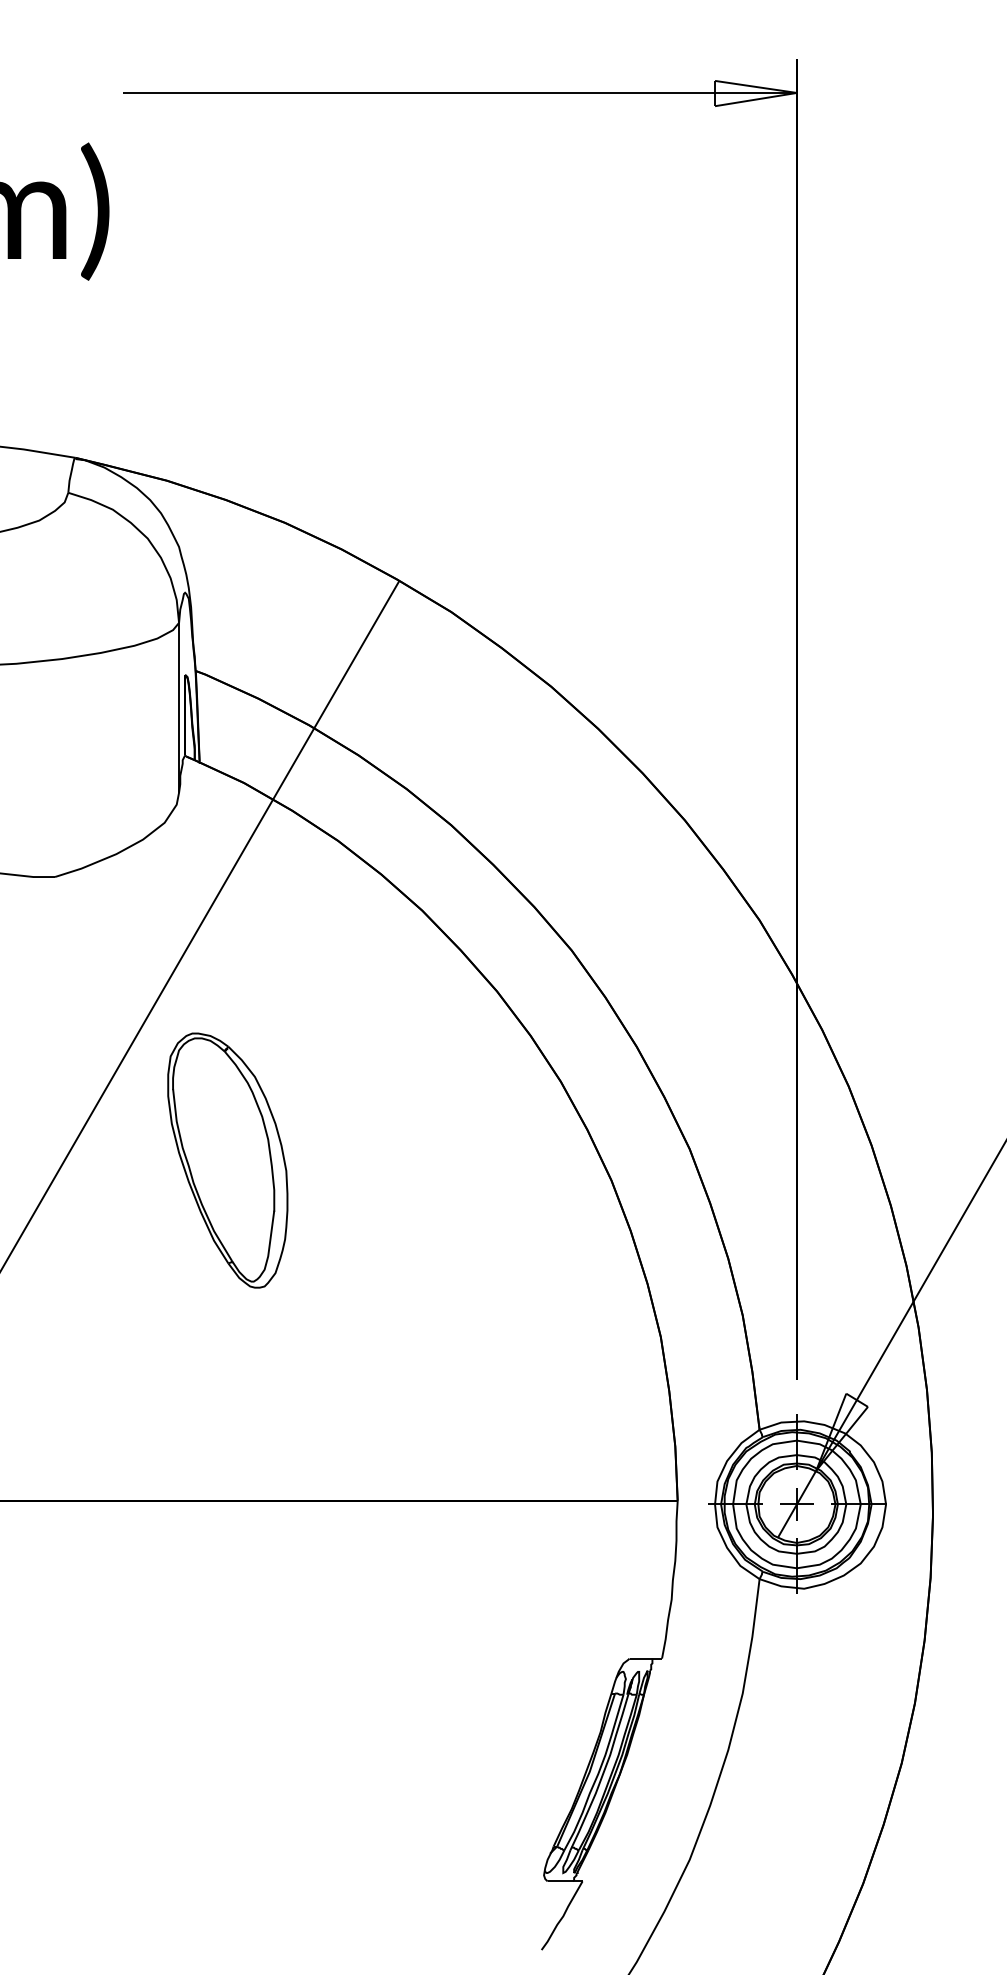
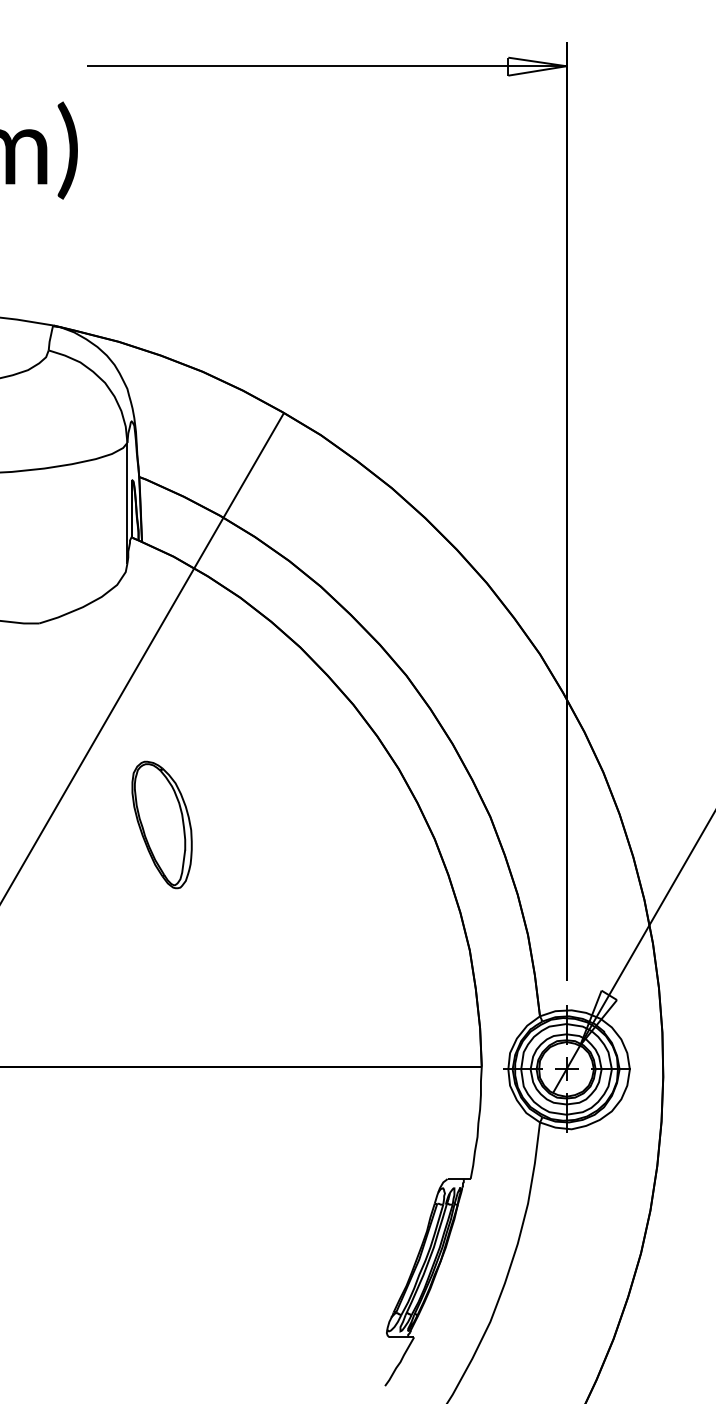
part: (227, 1160) -> (161, 824), size x0.7

